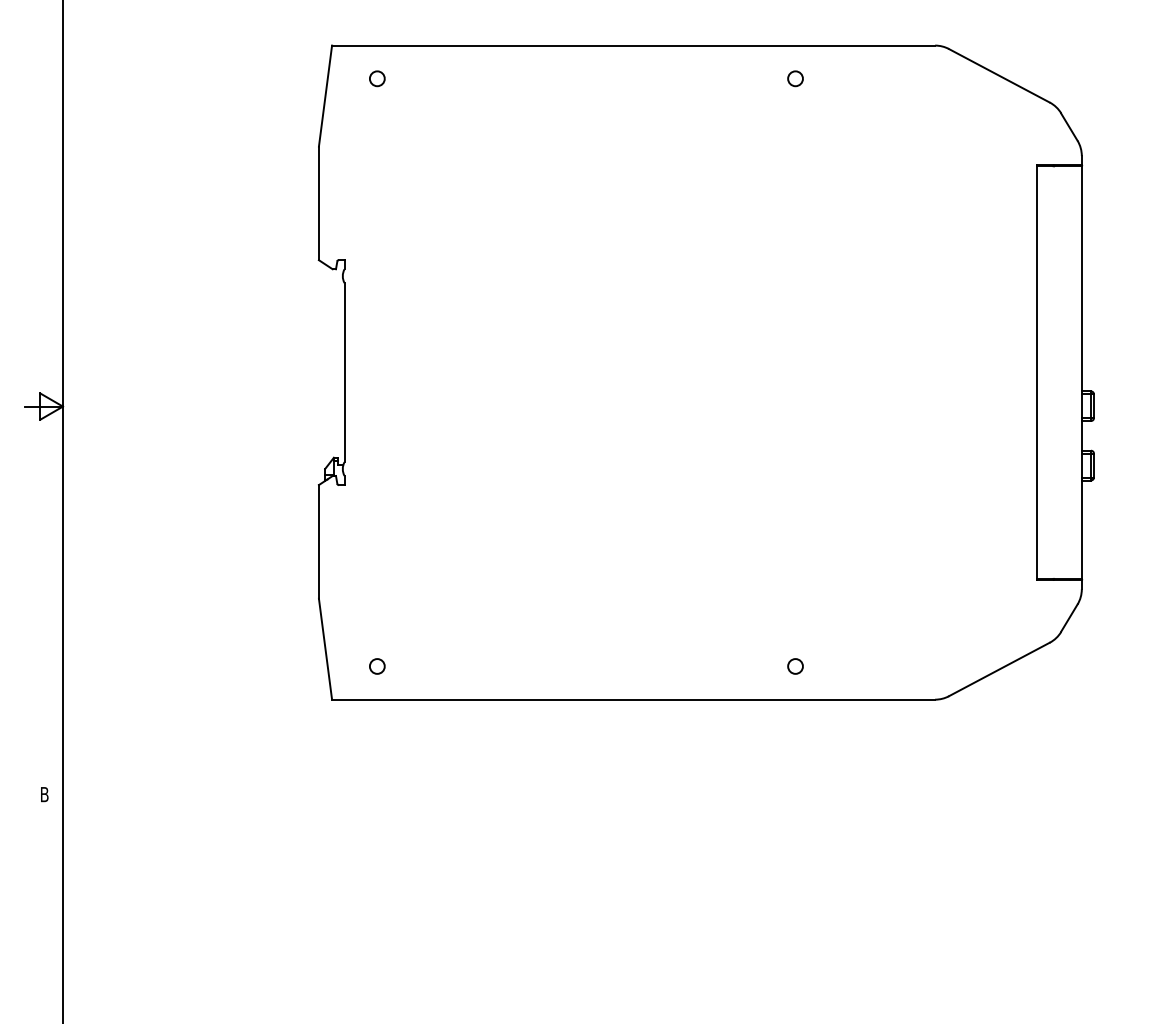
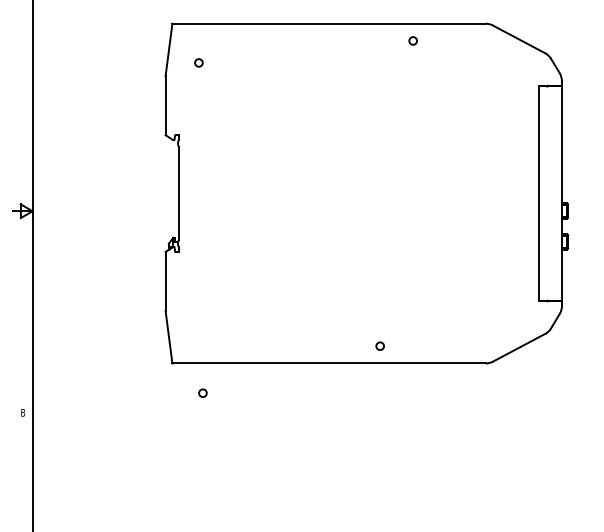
circle: (376, 77) -> (198, 62), moved
circle: (376, 665) -> (202, 392), moved
circle: (794, 665) -> (379, 345), moved

